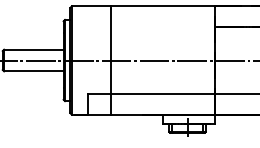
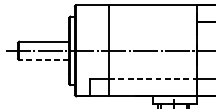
line: (33, 71) -> (43, 60), solid -> dashed
line: (162, 94) -> (152, 79), solid -> dashed

